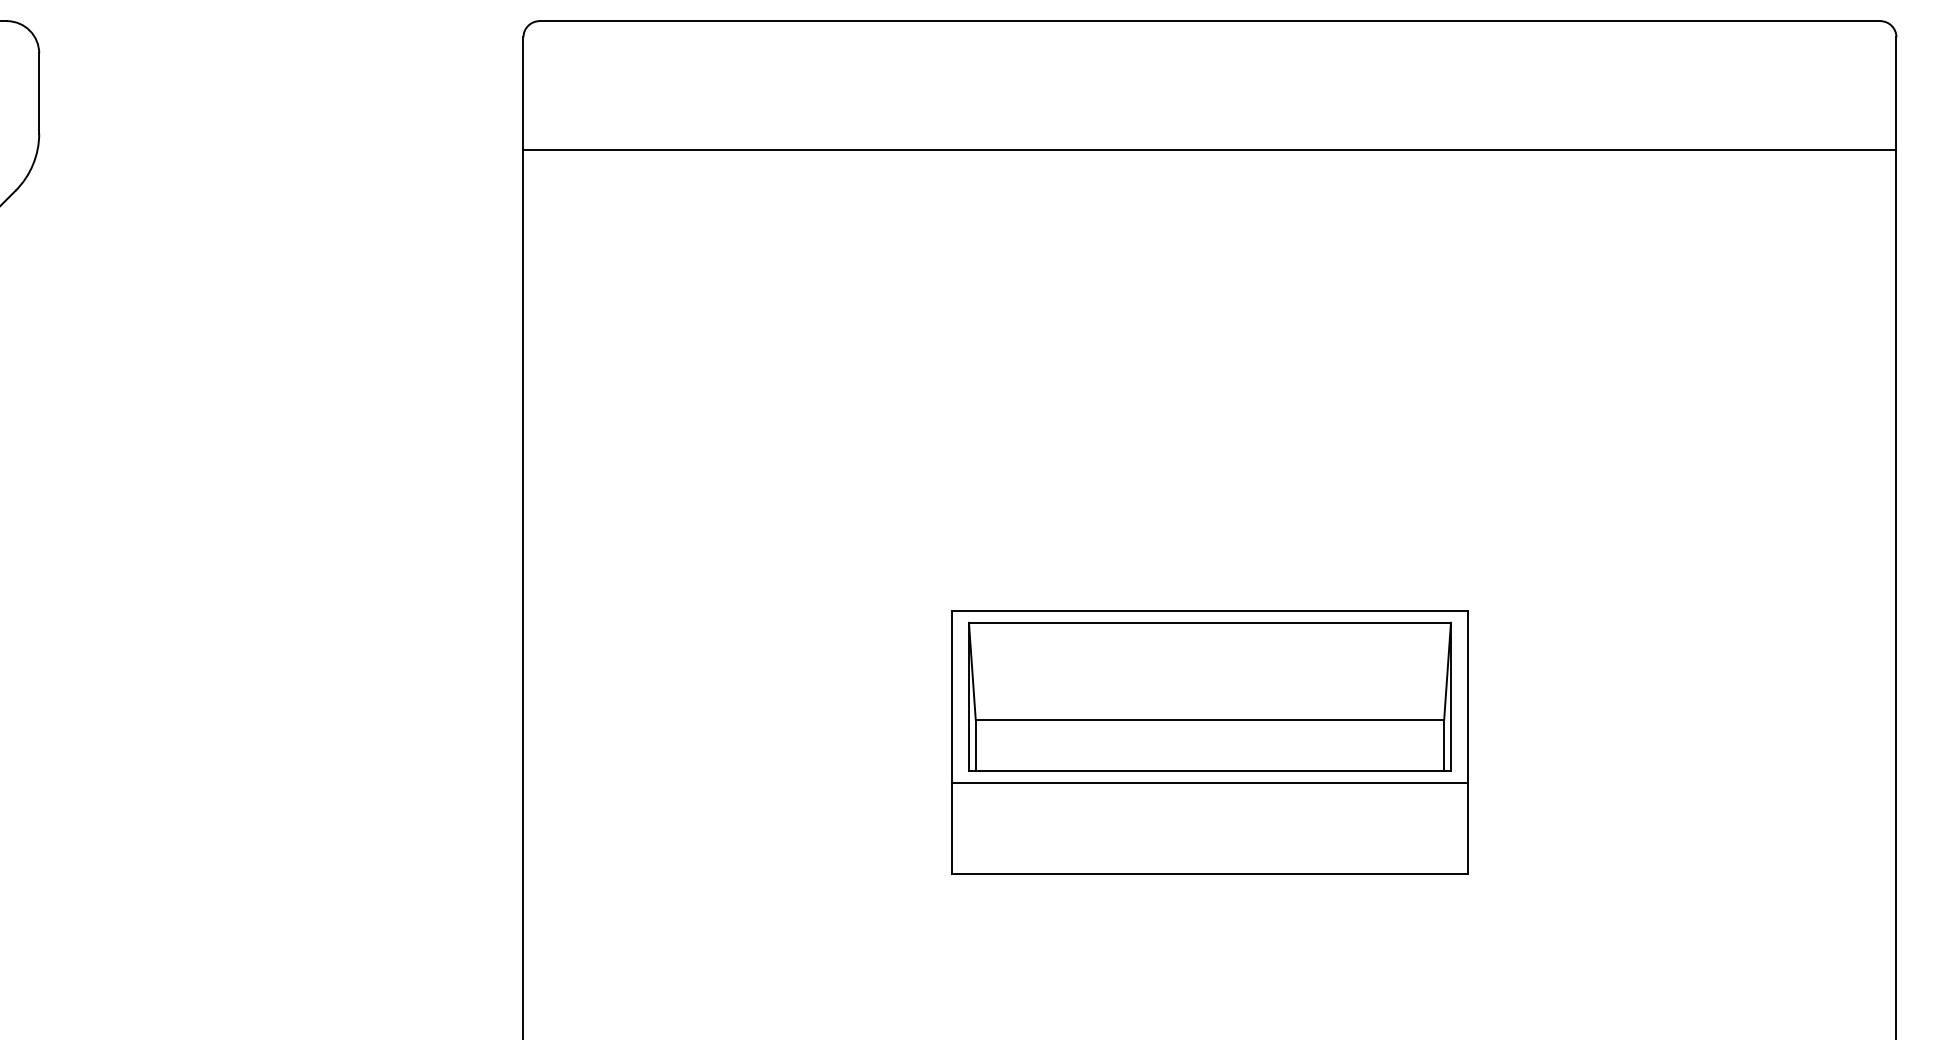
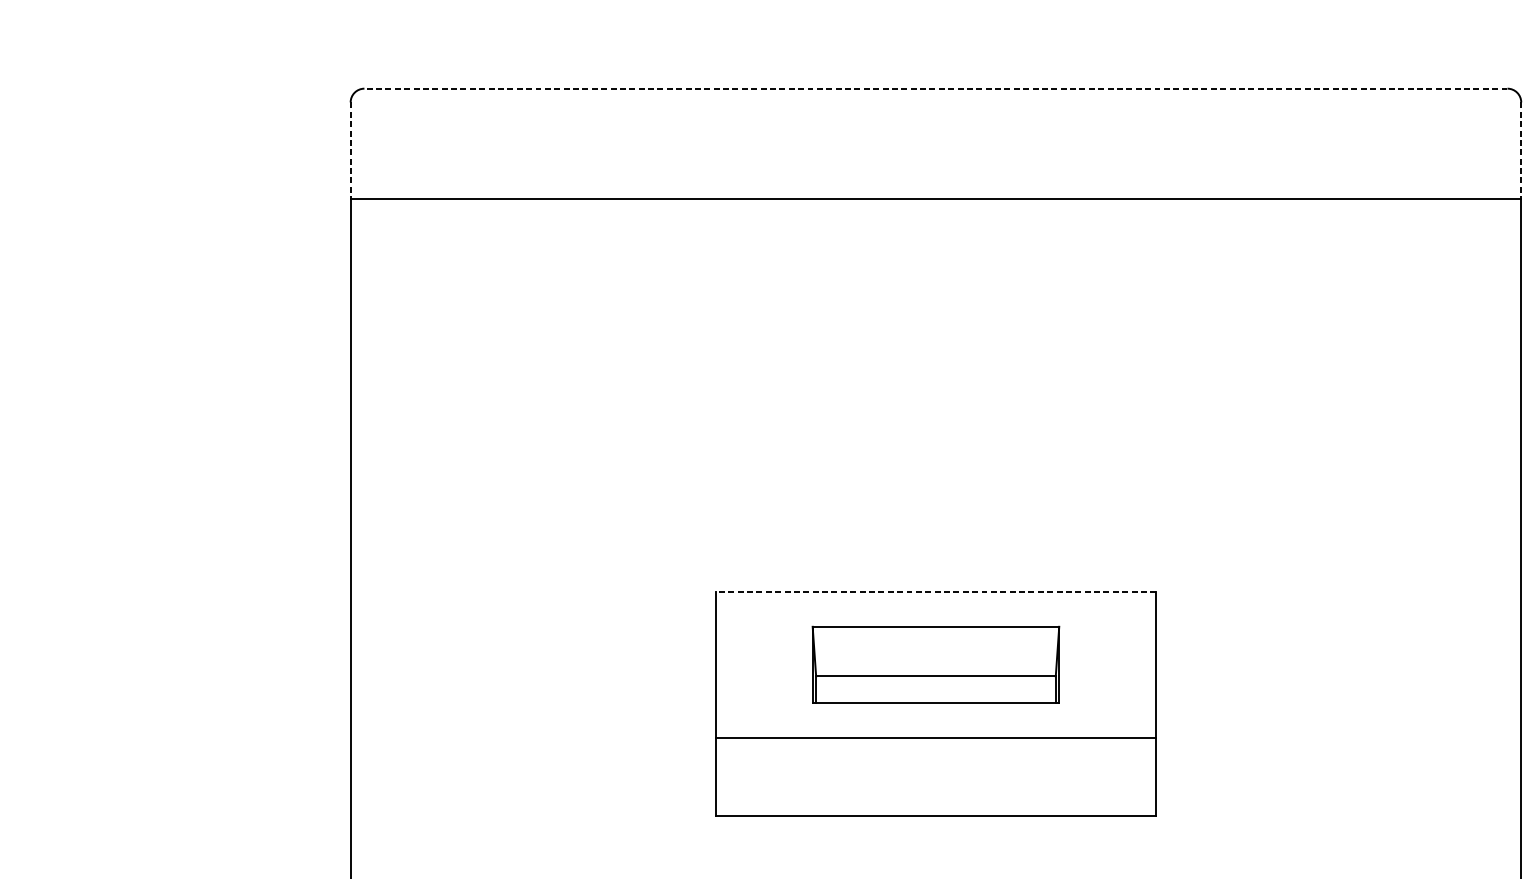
line: (1209, 21) -> (935, 88), solid -> dashed
line: (523, 93) -> (350, 150), solid -> dashed
line: (1896, 93) -> (1521, 150), solid -> dashed
line: (1209, 611) -> (935, 592), solid -> dashed
part: (1209, 696) -> (935, 664), size x0.6

